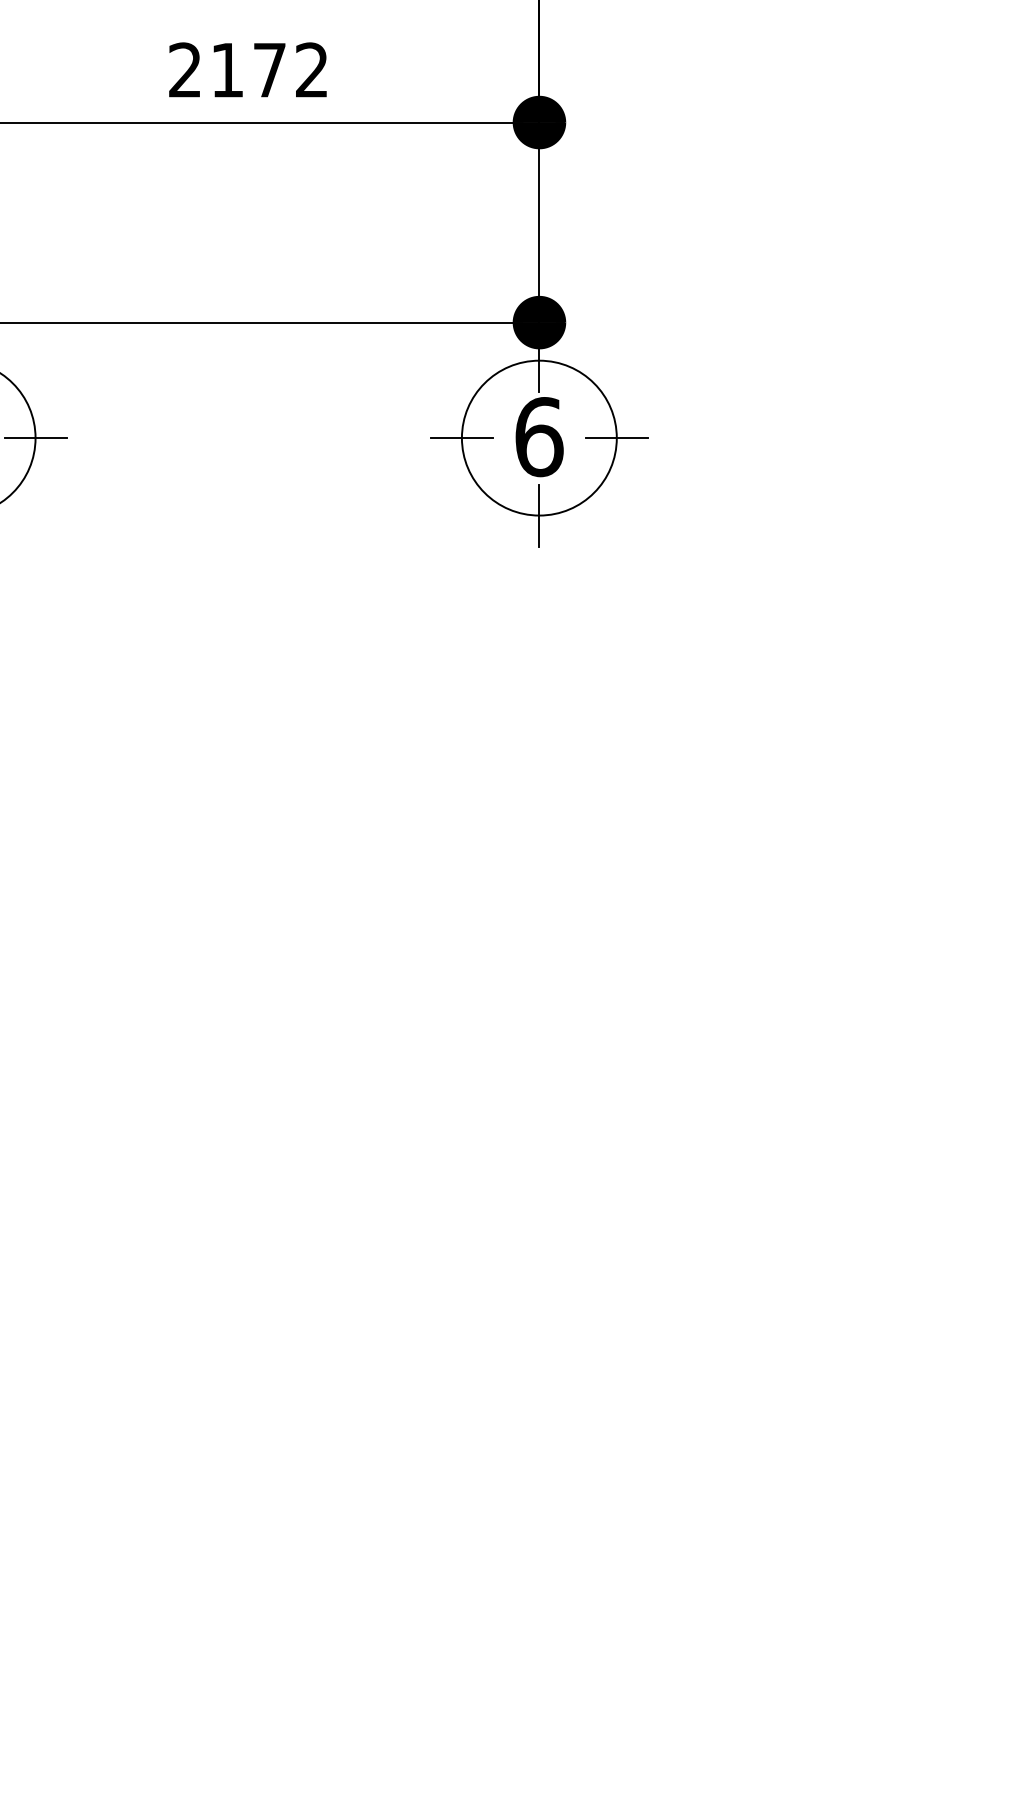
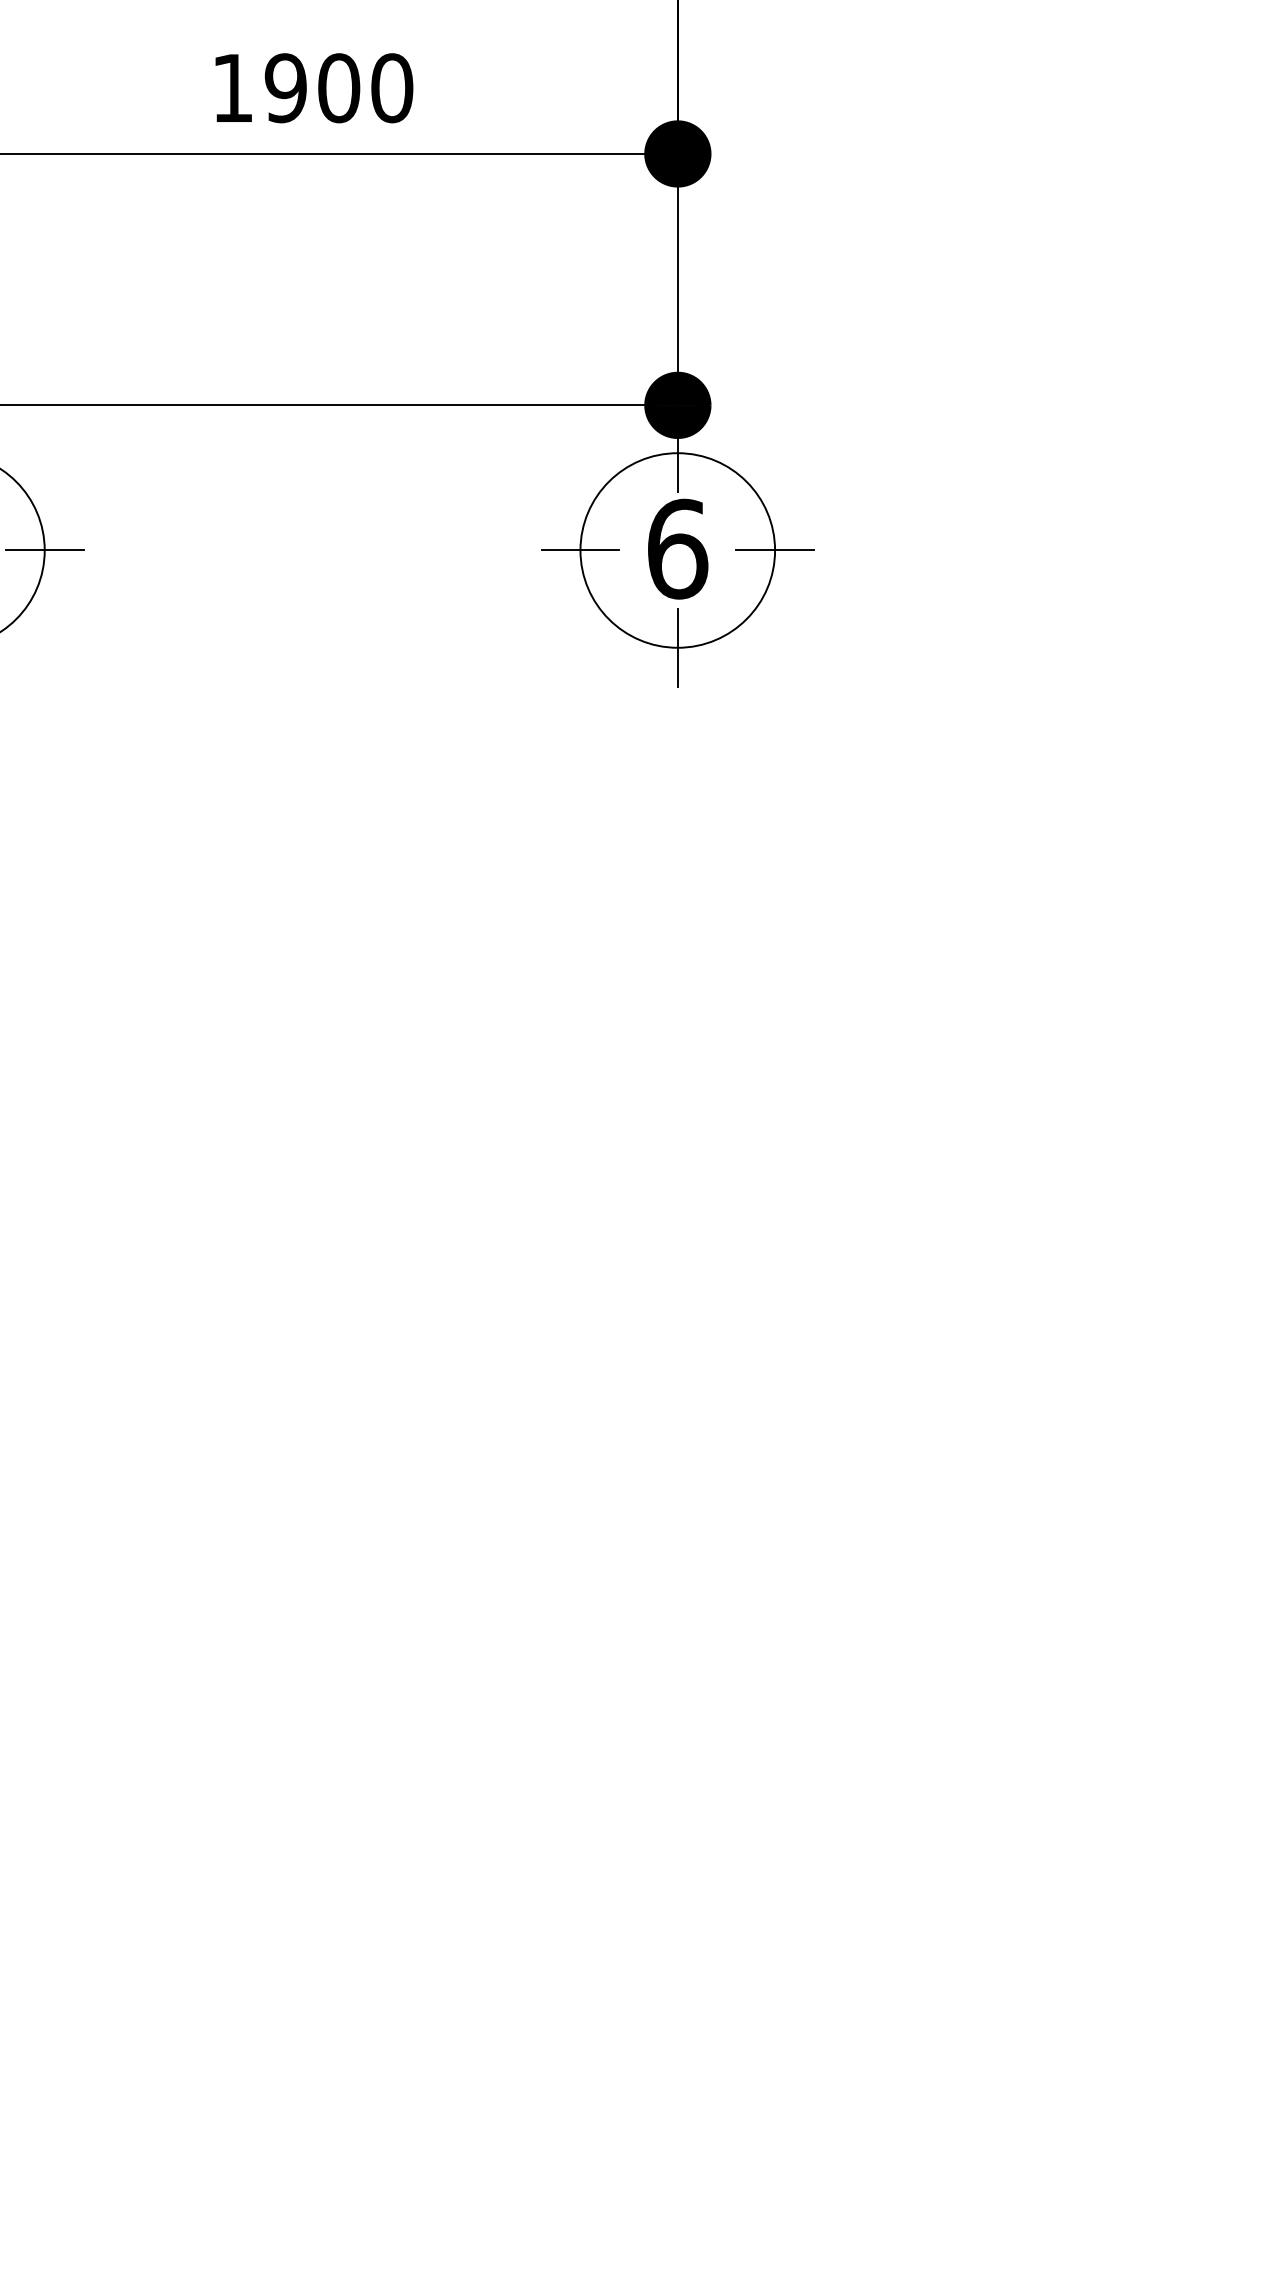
text: (248, 70) -> (312, 88), 2172 -> 1900

